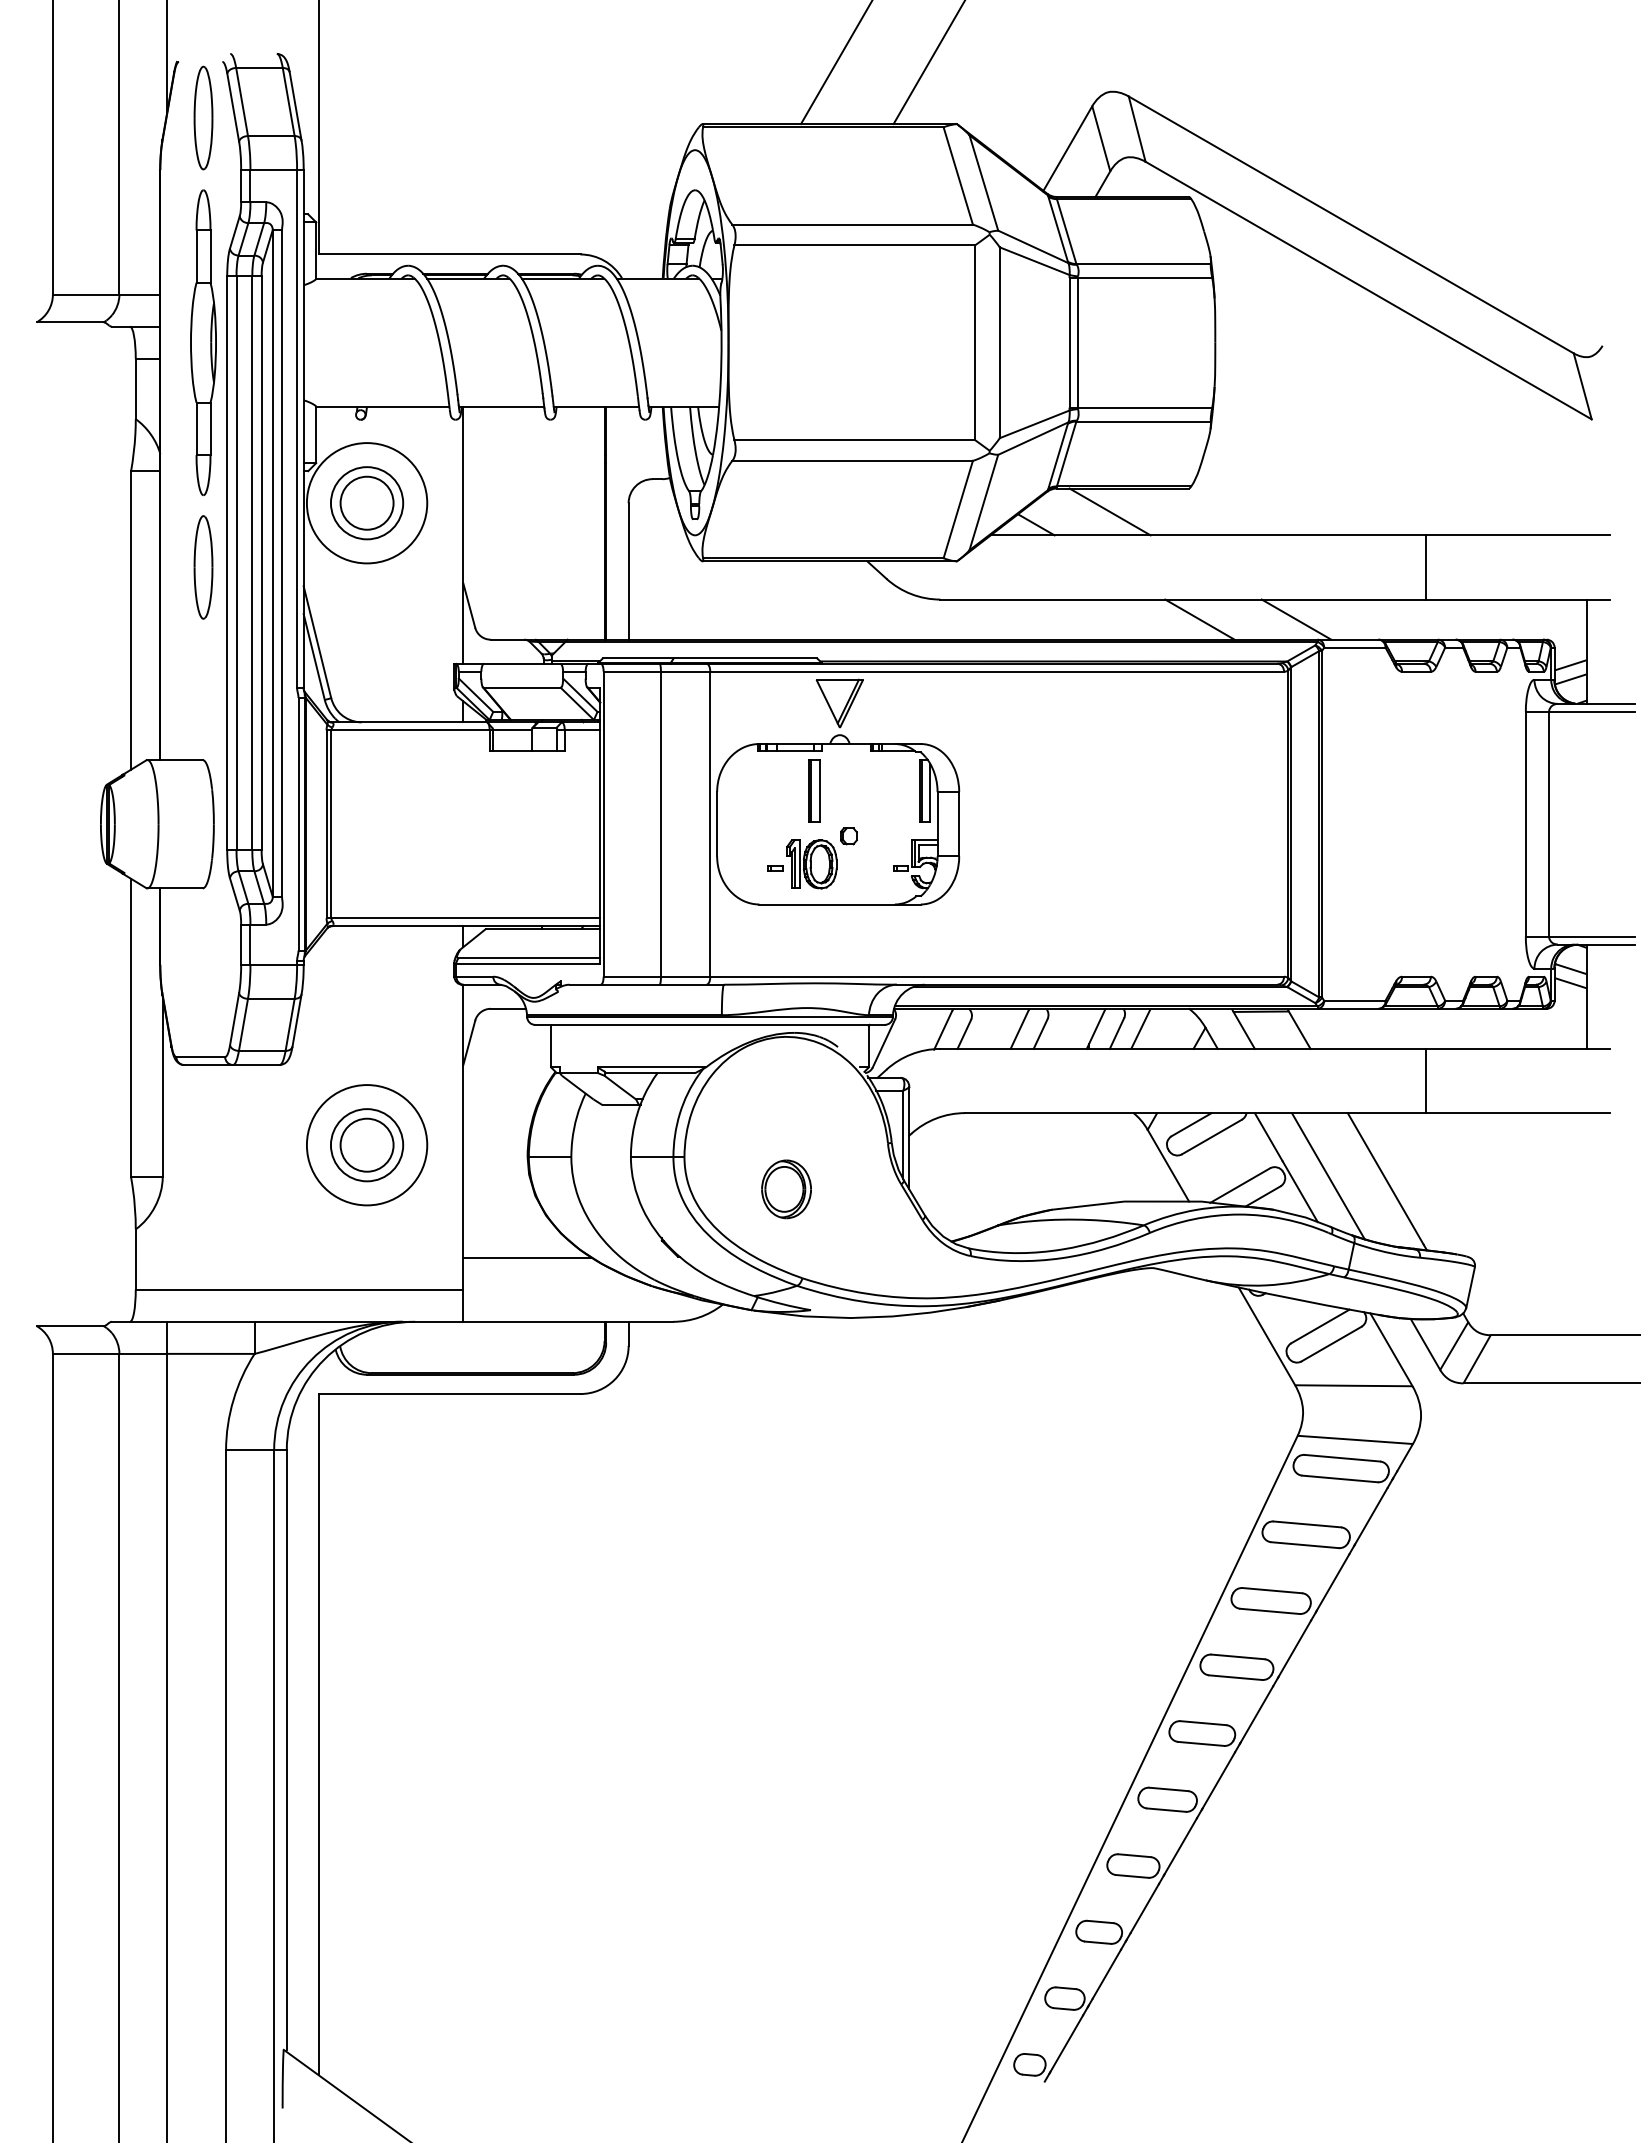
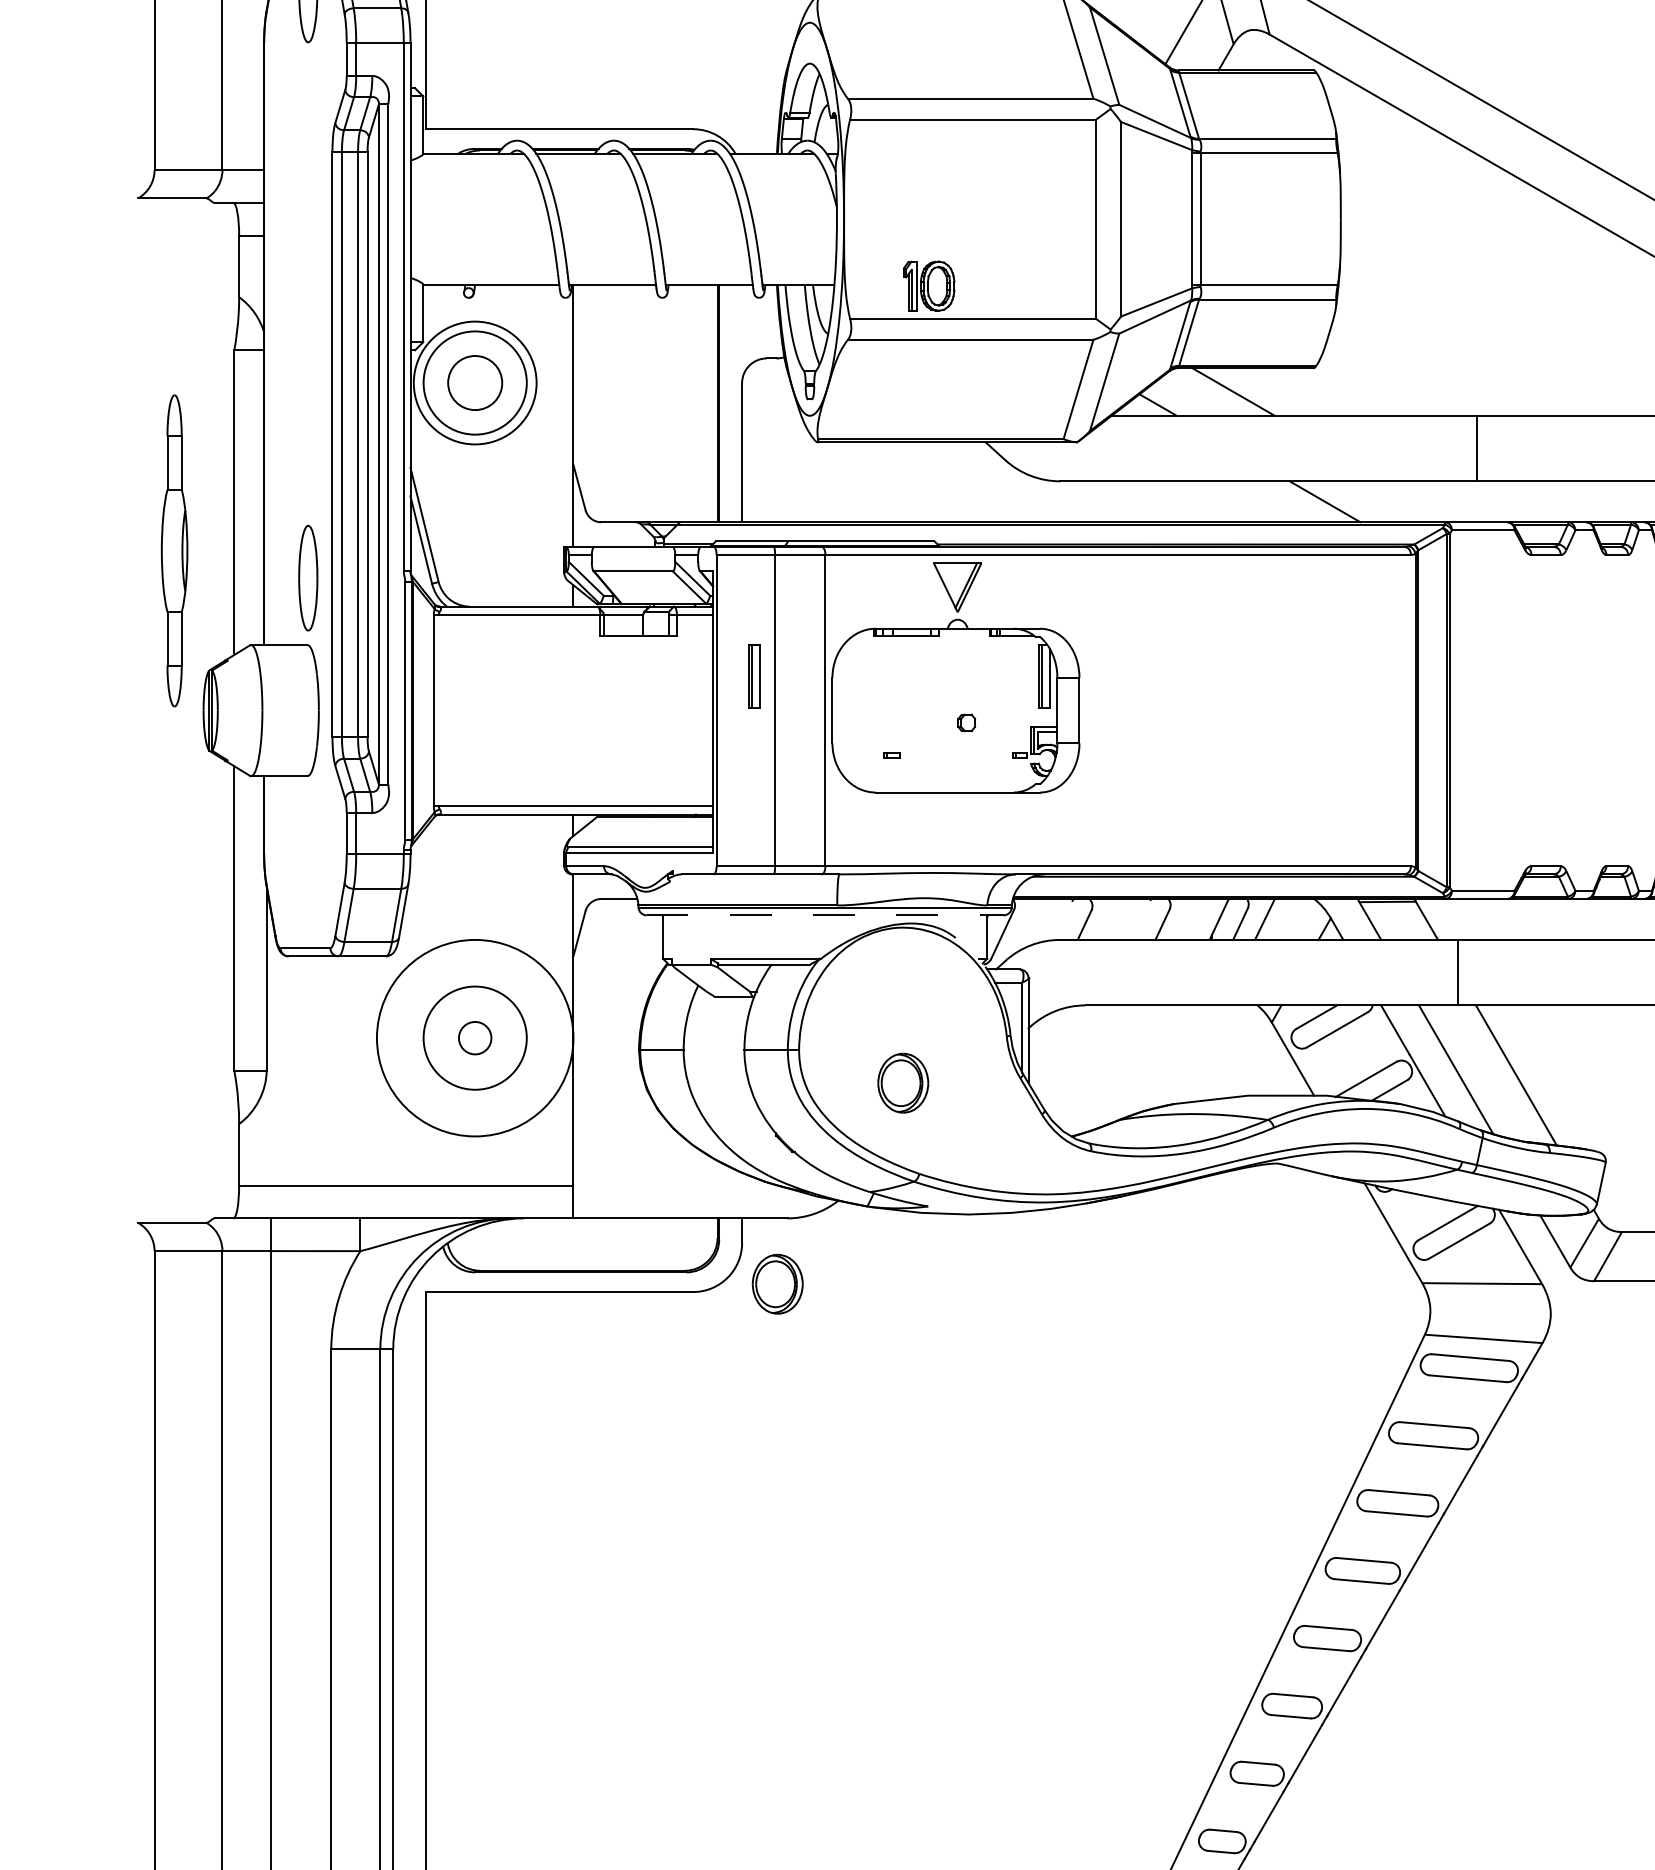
part: (203, 342) -> (174, 550), moved
circle: (366, 503) -> (474, 383), size x1.4
part: (203, 567) -> (308, 578), moved
line: (1426, 567) -> (1476, 448), moved
line: (1296, 619) -> (1423, 501), removed
part: (814, 790) -> (755, 676), moved
line: (331, 824) -> (438, 710), removed
part: (811, 864) -> (928, 286), moved
line: (710, 1024) -> (825, 914), solid -> dashed
line: (1019, 1029) -> (1140, 920), removed
line: (942, 1030) -> (1062, 921), removed
line: (1426, 1080) -> (1458, 972), moved
circle: (366, 1144) -> (474, 1037), size x0.6
circle: (366, 1145) -> (474, 1038), size x1.4
circle: (366, 1145) -> (474, 1038), size x1.6
line: (527, 1257) -> (638, 1152), removed
part: (663, 1386) -> (777, 1284), added

